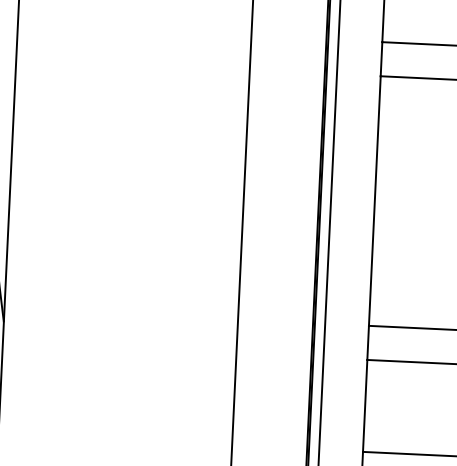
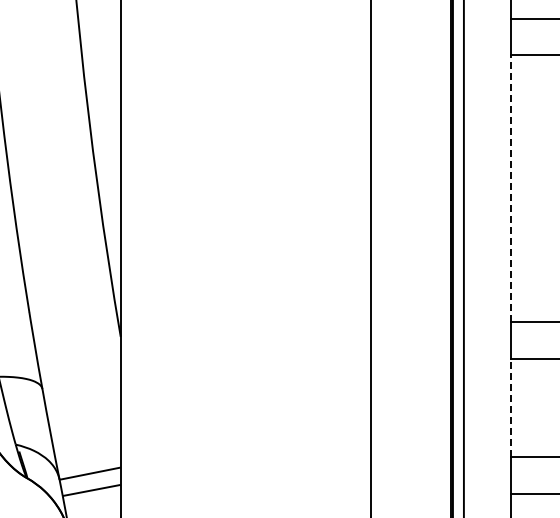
line: (374, 200) -> (510, 188), solid -> dashed
line: (364, 405) -> (510, 407), solid -> dashed

